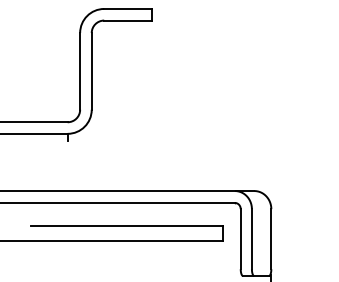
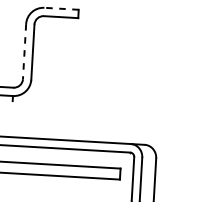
line: (128, 8) -> (61, 8), solid -> dashed
line: (80, 71) -> (24, 51), solid -> dashed

